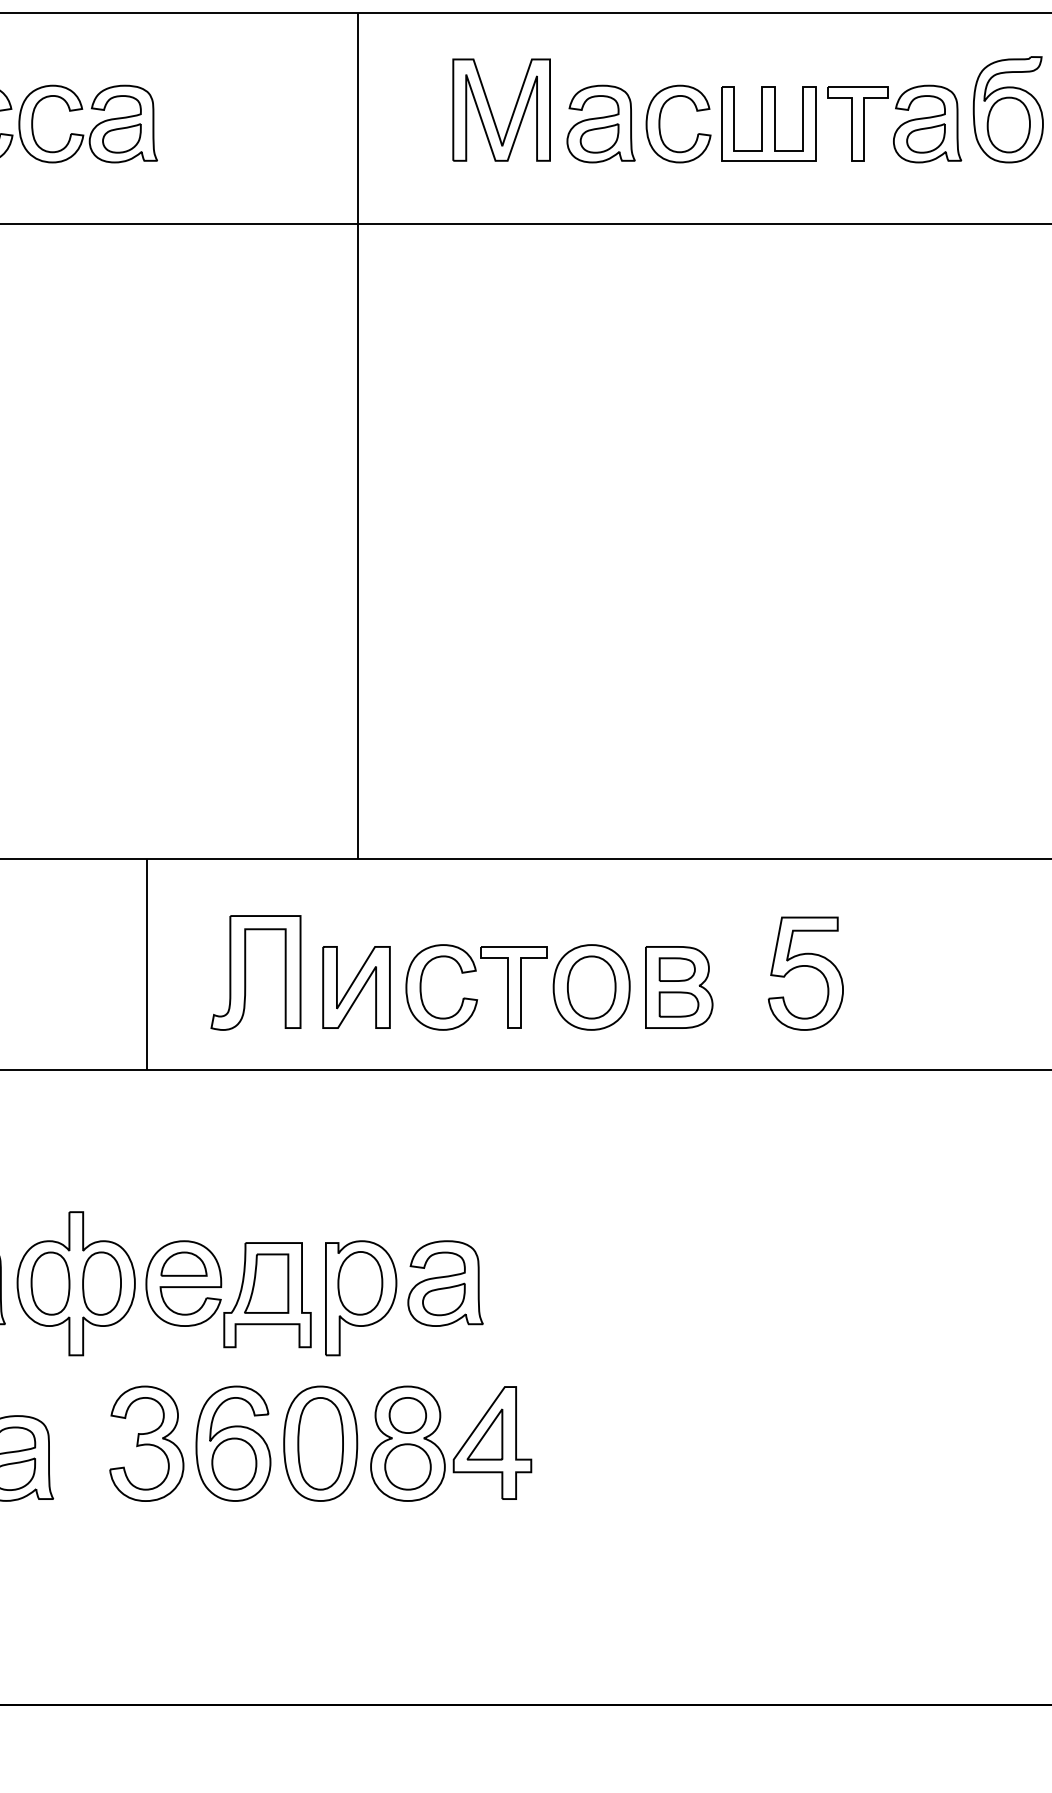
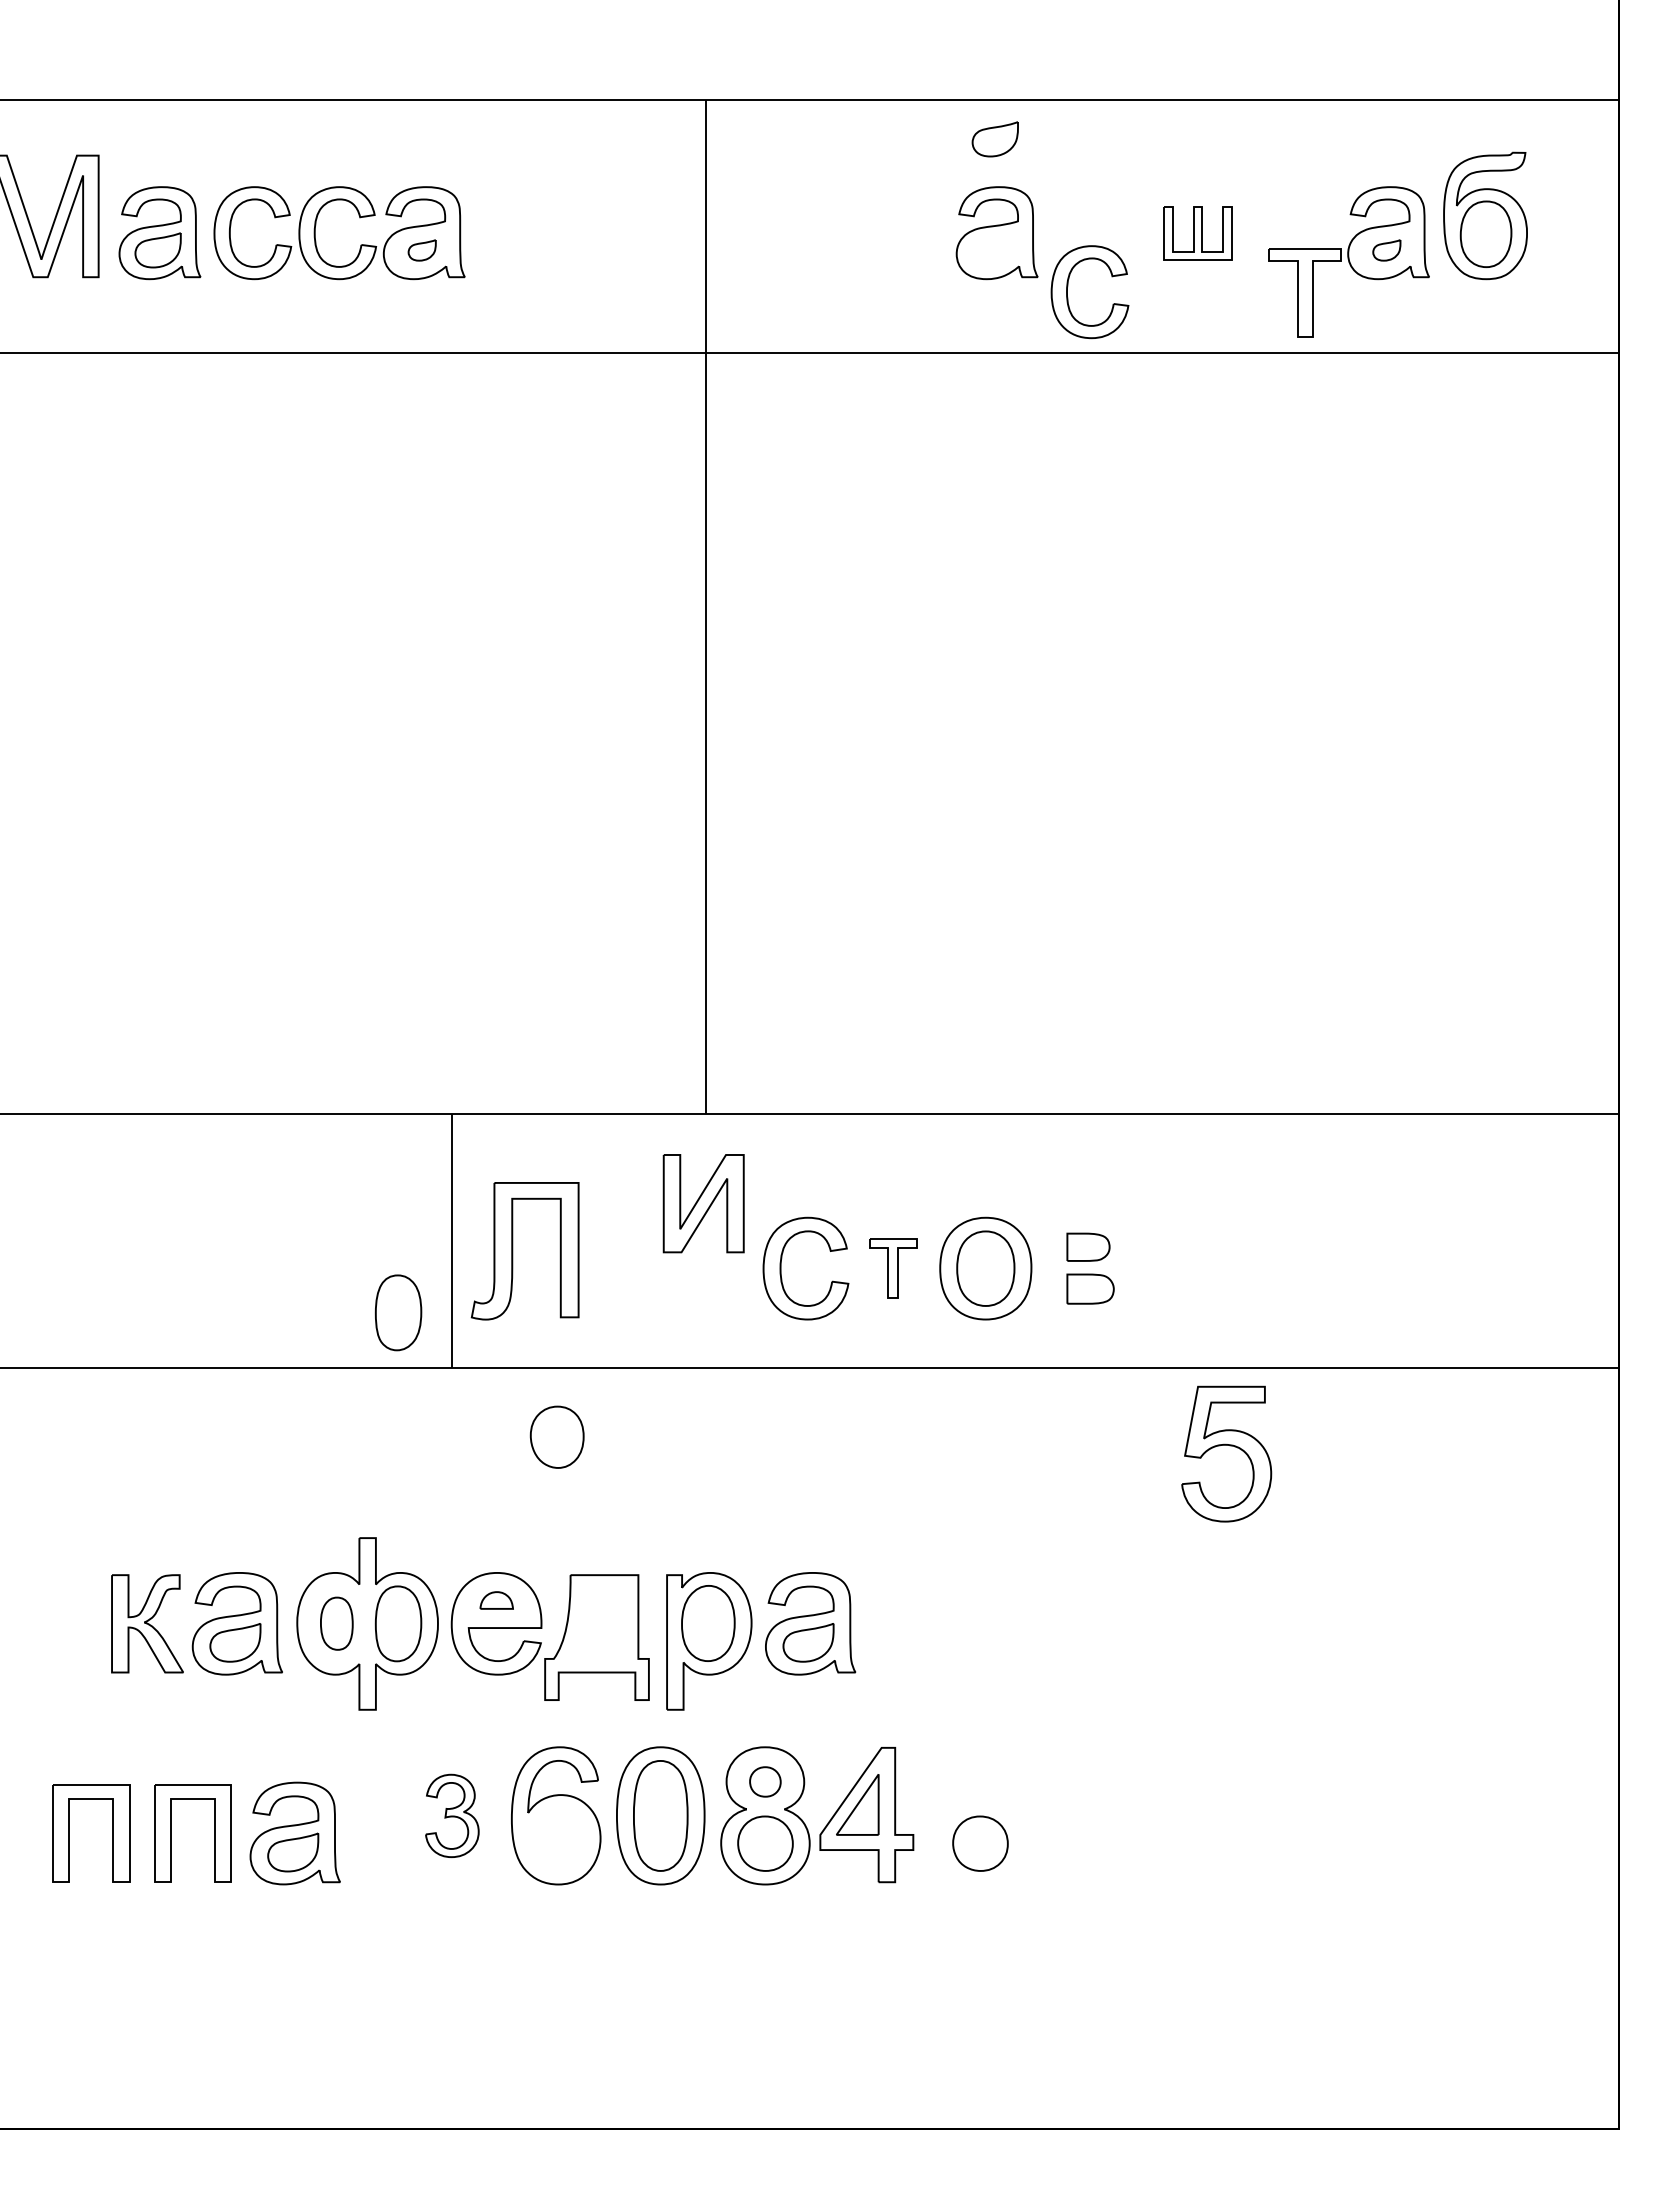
part: (492, 112) -> (866, 219), removed
part: (768, 123) -> (1197, 232), size x0.6
part: (857, 123) -> (1304, 292), moved
part: (660, 128) -> (1068, 297), moved
part: (121, 138) -> (421, 250), size x0.6
part: (598, 138) -> (994, 139), moved
part: (925, 138) -> (1386, 250), size x0.6
part: (805, 966) -> (1226, 1445), moved
part: (246, 973) -> (513, 1251), moved
part: (356, 987) -> (703, 1203), moved
part: (514, 987) -> (893, 1268), size x0.6
part: (678, 987) -> (1090, 1268), removed
part: (102, 1024) -> (398, 1312), added
part: (183, 1264) -> (496, 1600), size x0.6
part: (50, 1283) -> (336, 1623), size x0.7
part: (266, 1283) -> (595, 1623), removed
part: (408, 1415) -> (765, 1781), size x0.7
part: (147, 1443) -> (452, 1815), size x0.6
part: (233, 1463) -> (556, 1436), moved
part: (587, 1466) -> (980, 1843), added

